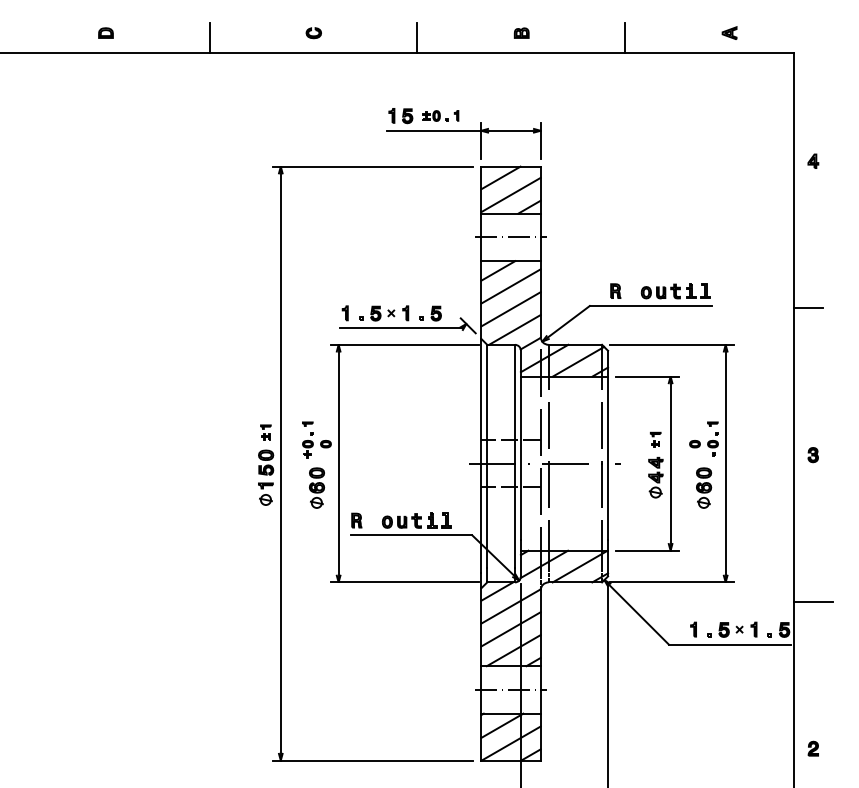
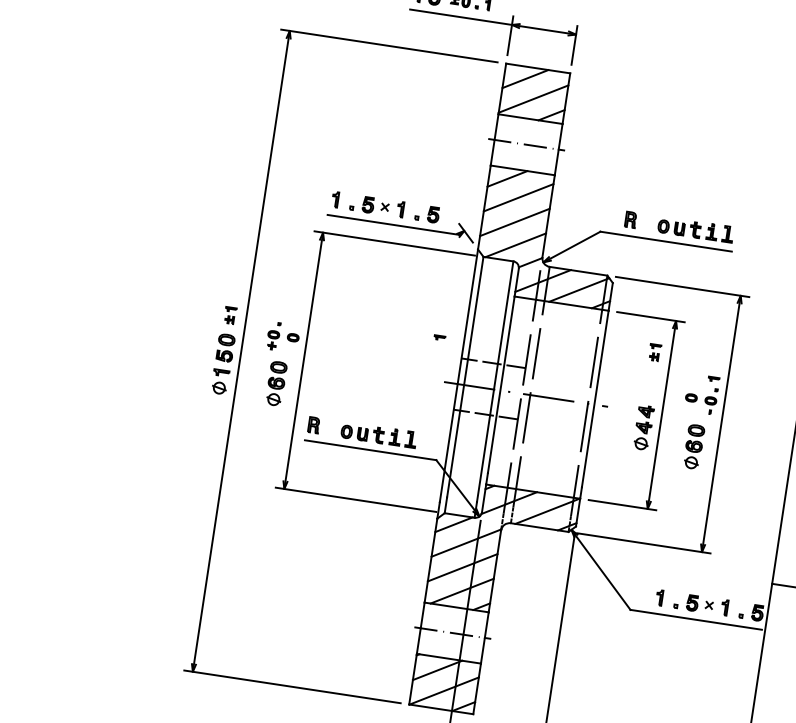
part: (307, 423) -> (439, 337), moved
part: (655, 439) -> (654, 351), moved

